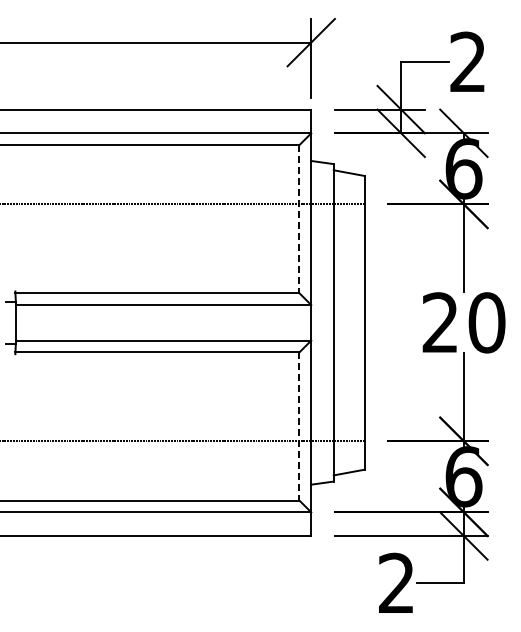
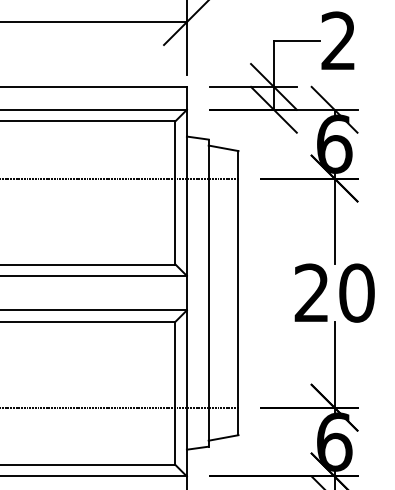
line: (299, 219) -> (175, 193), dashed -> solid
line: (299, 426) -> (175, 393), dashed -> solid

